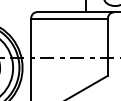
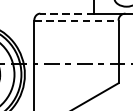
line: (61, 12) -> (67, 13), solid -> dashed
line: (70, 18) -> (77, 20), solid -> dashed

